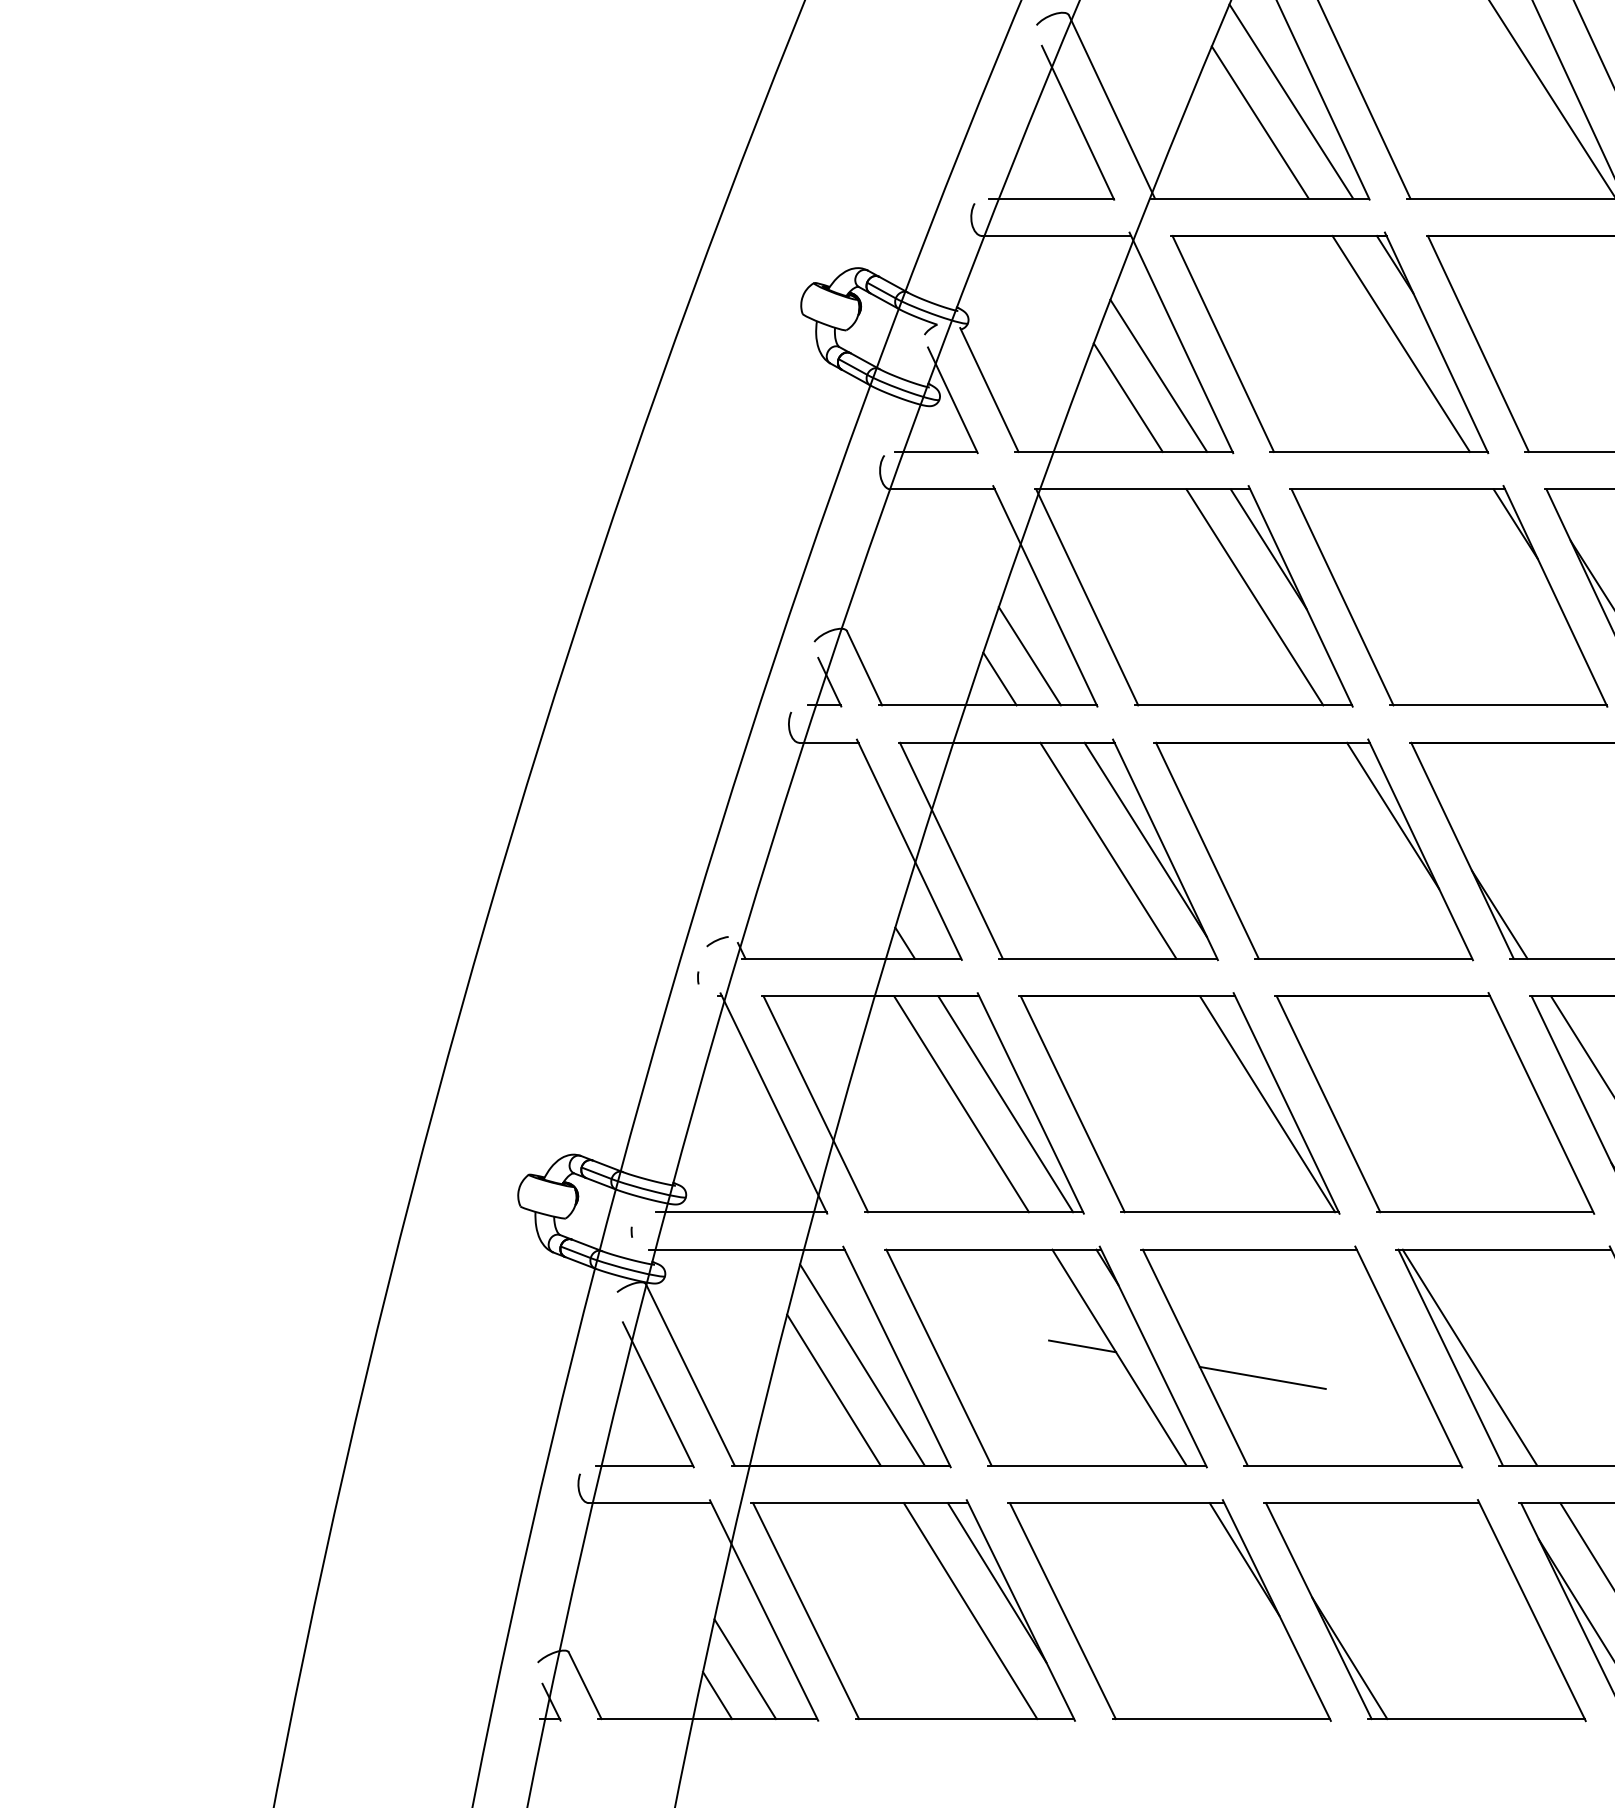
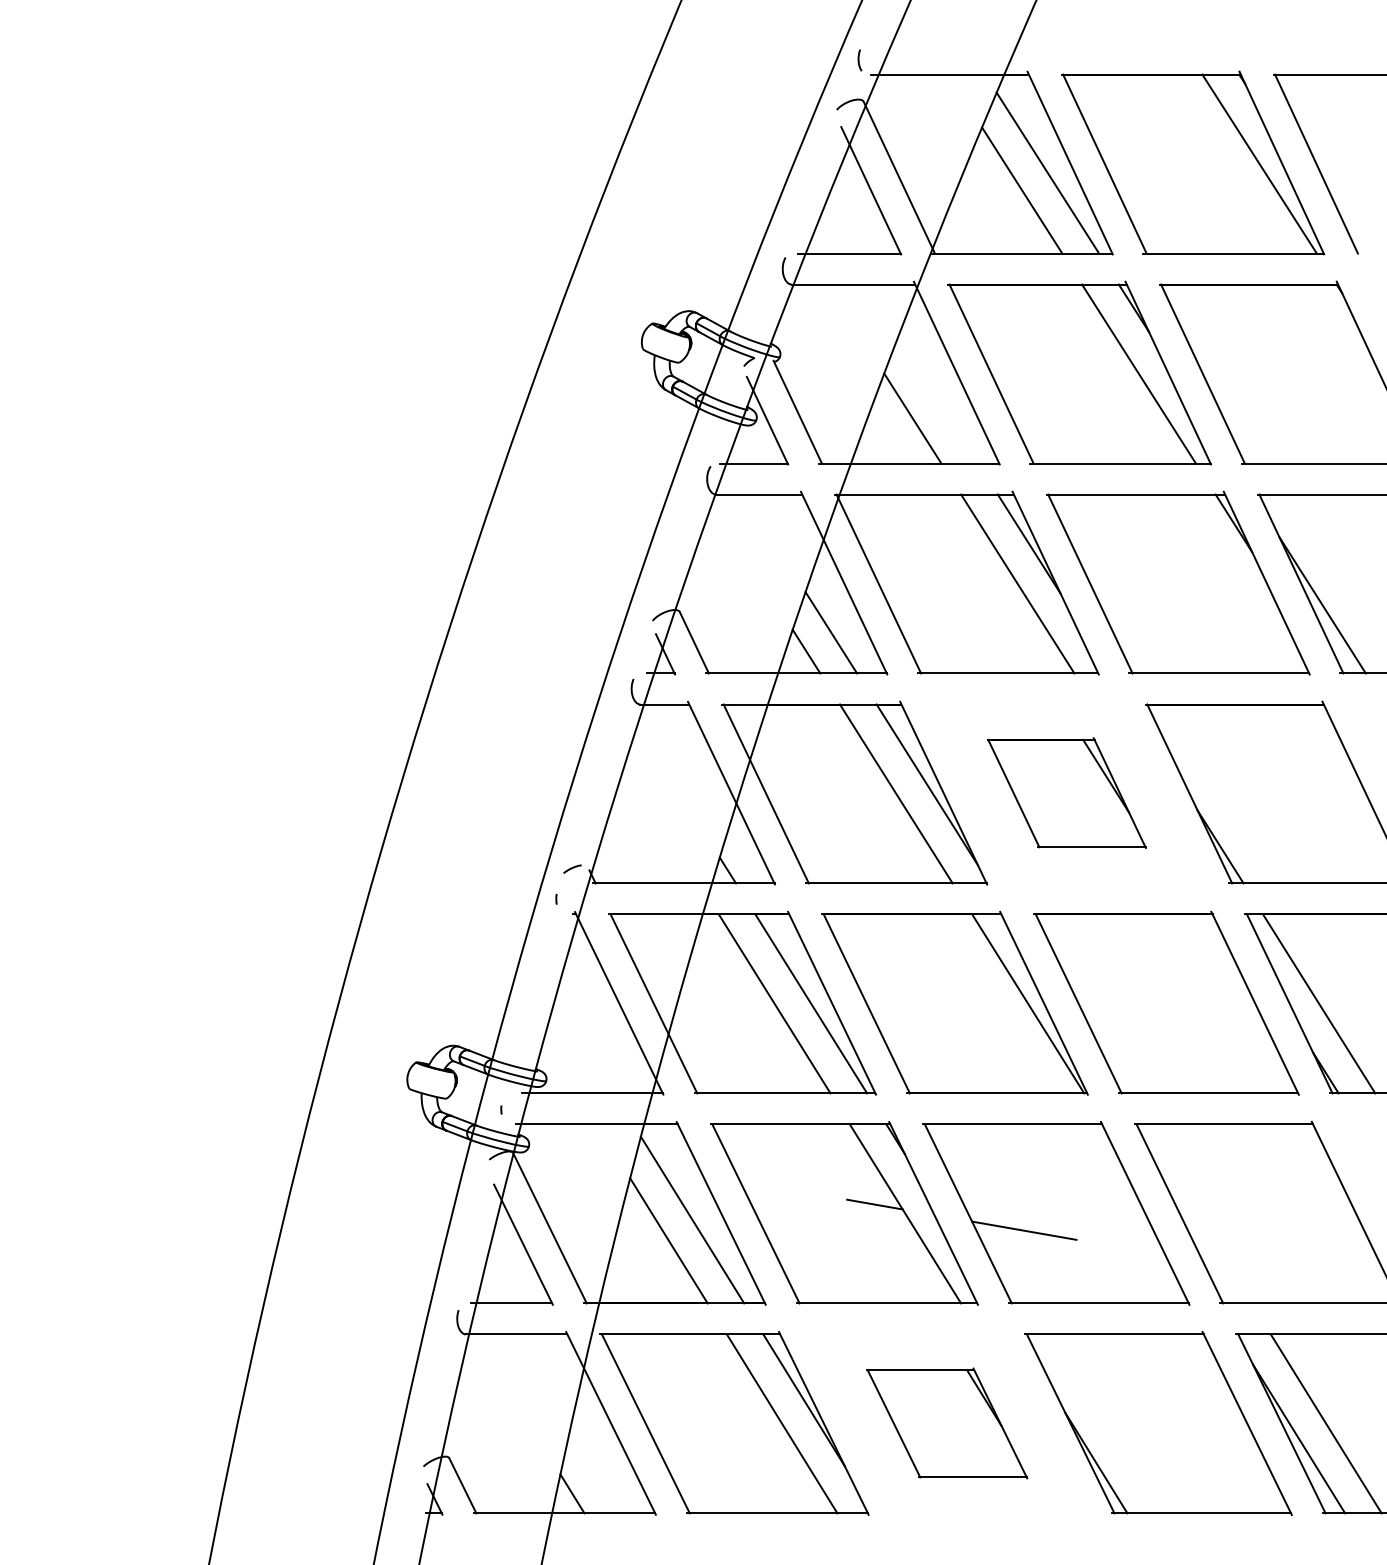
line: (1159, 375) -> (938, 400), removed
part: (1313, 849) -> (1066, 792), size x0.6
line: (1469, 1357) -> (1195, 1213), removed
part: (1168, 1610) -> (946, 1423), size x0.6
line: (744, 1668) -> (594, 1471), removed

